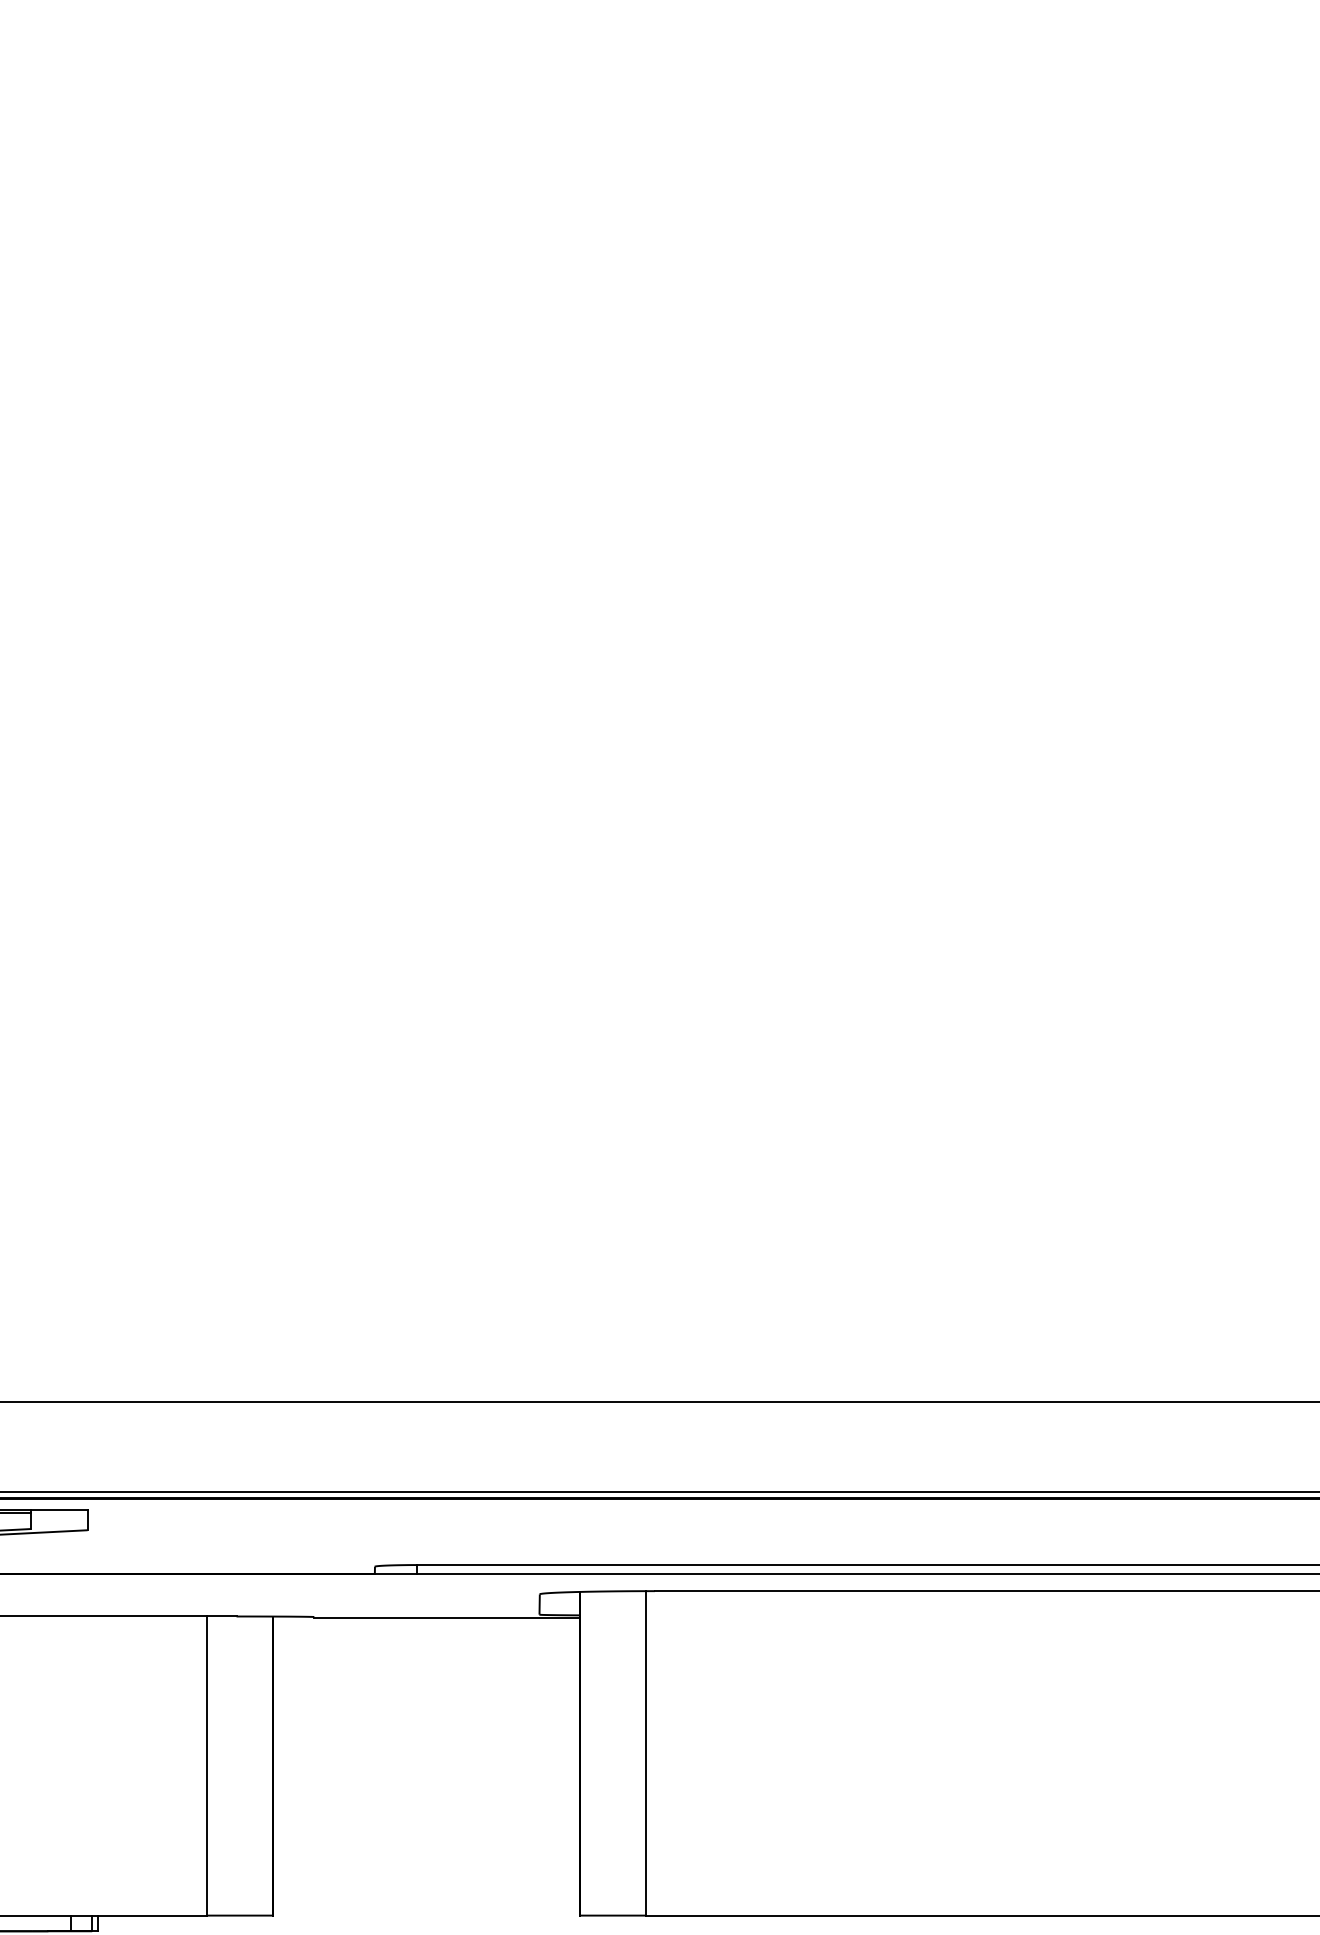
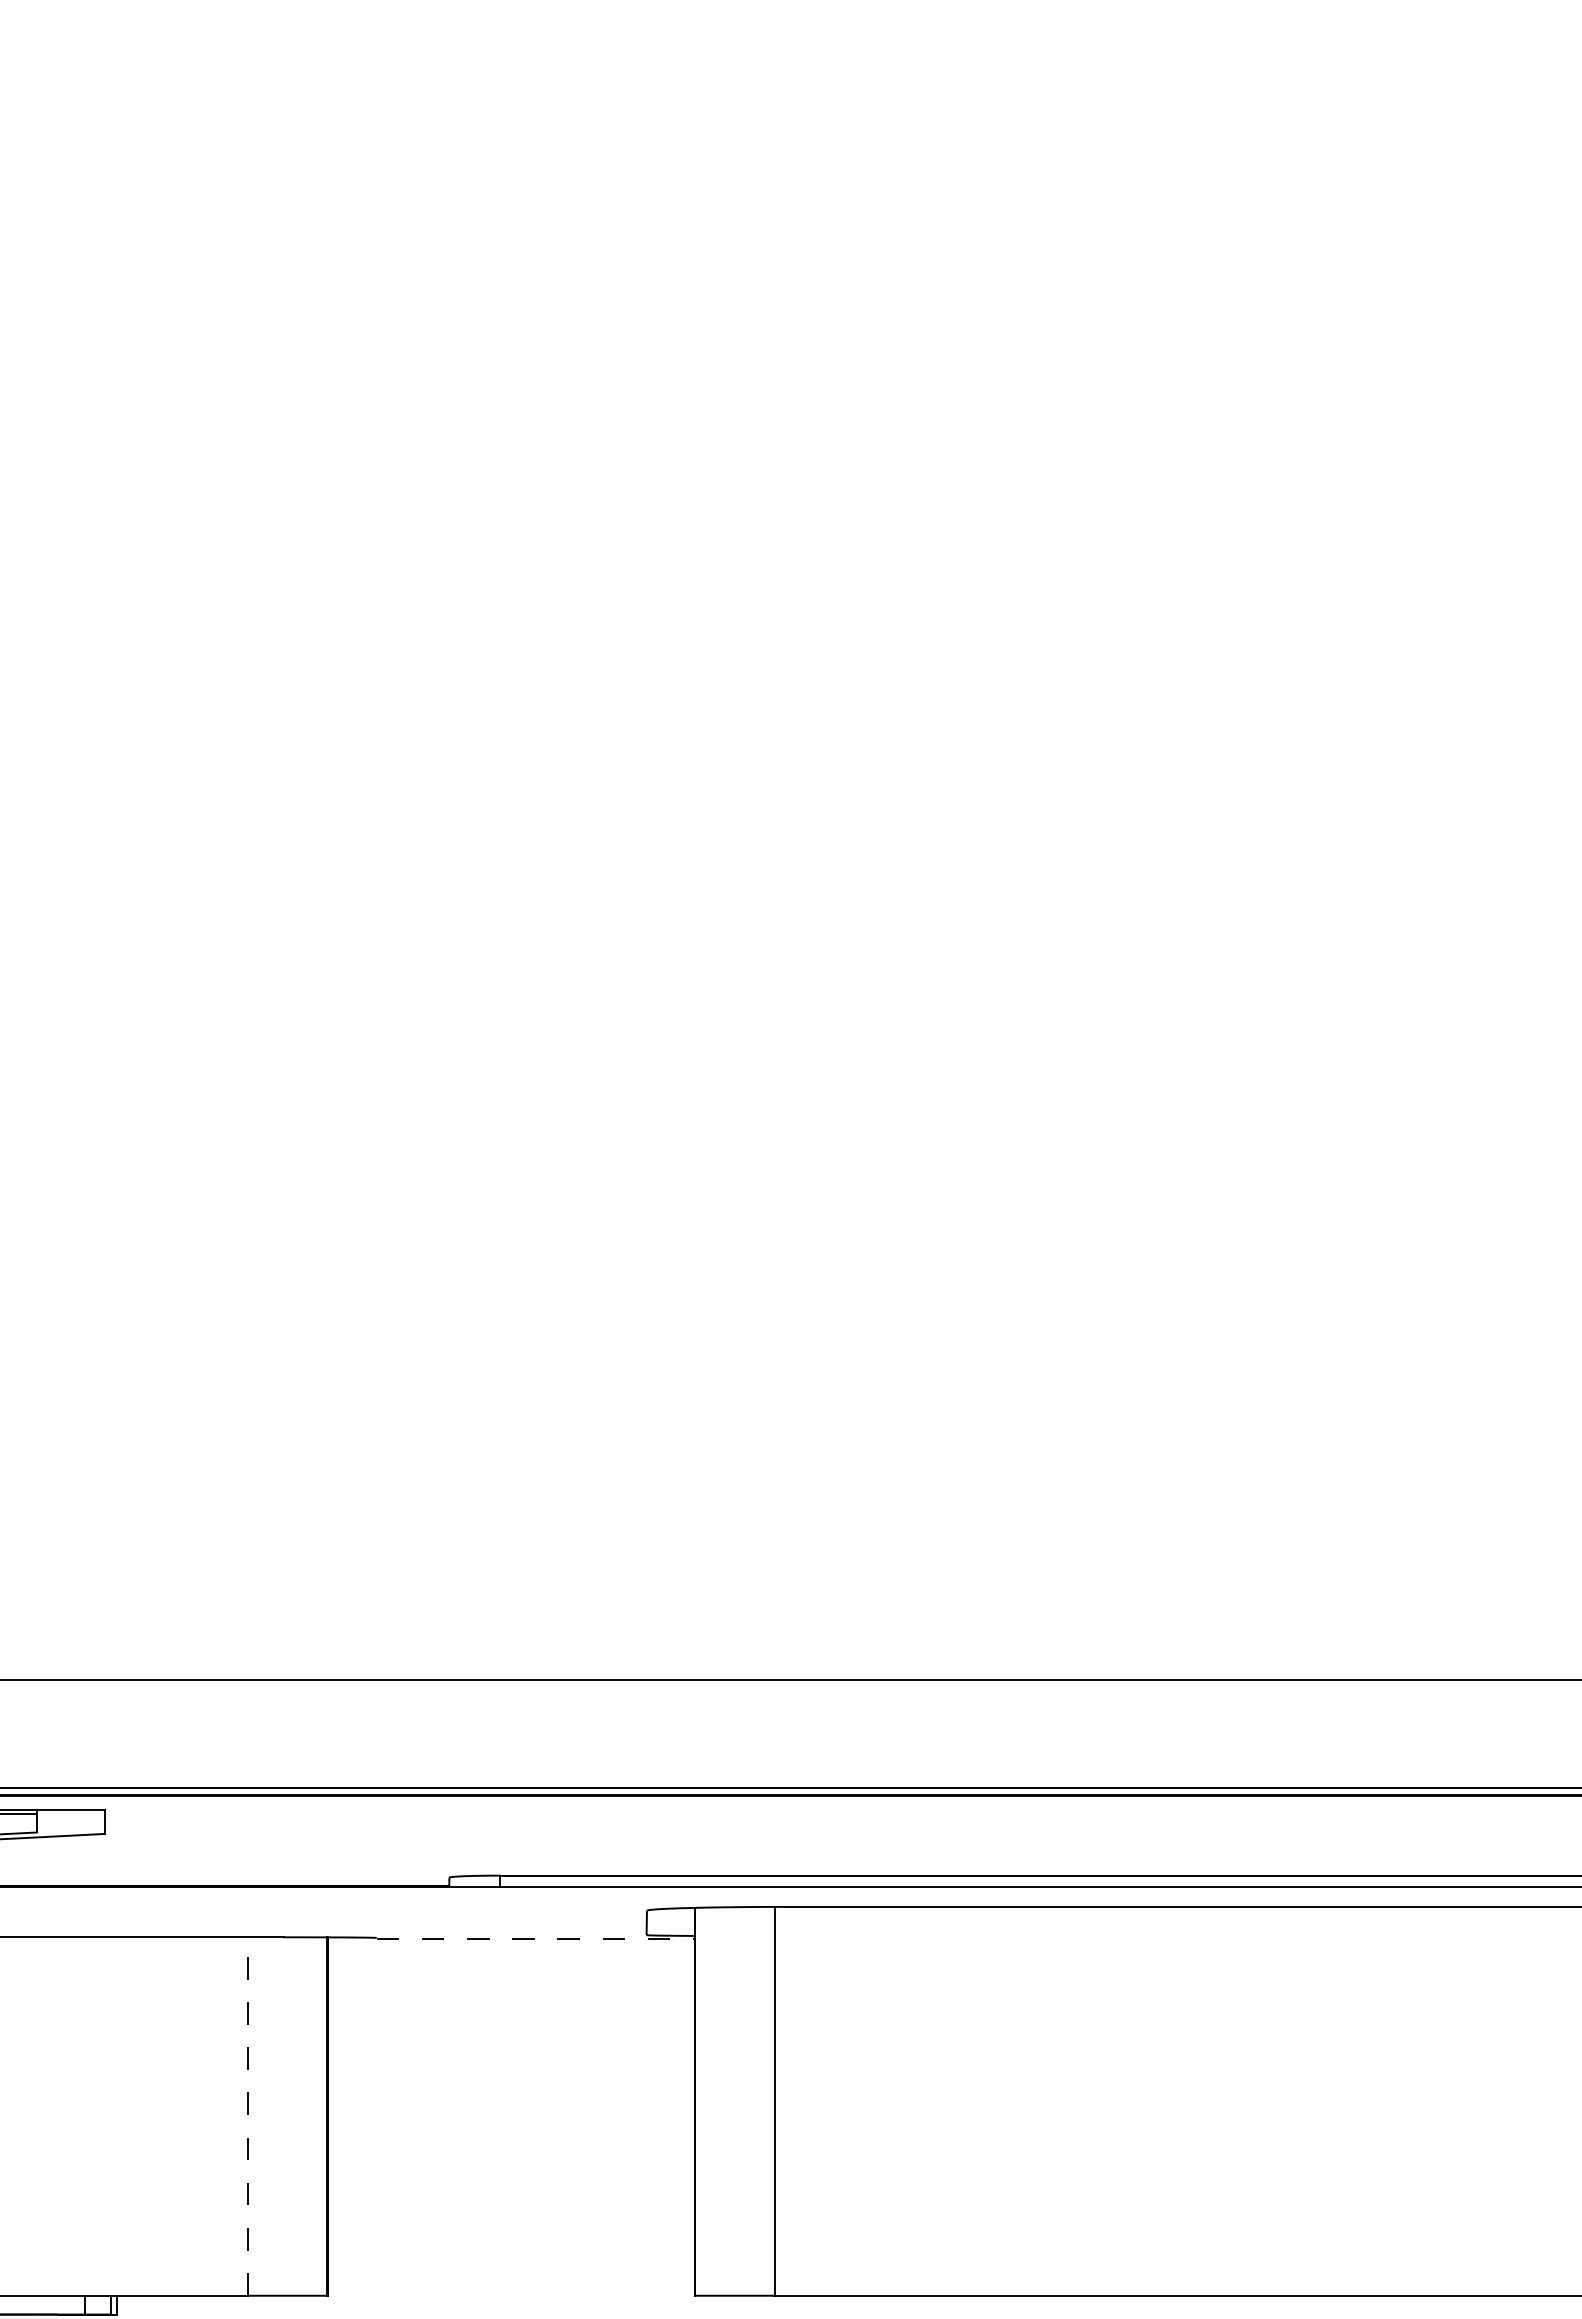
line: (447, 1618) -> (536, 1939), solid -> dashed
line: (207, 1766) -> (248, 2116), solid -> dashed

